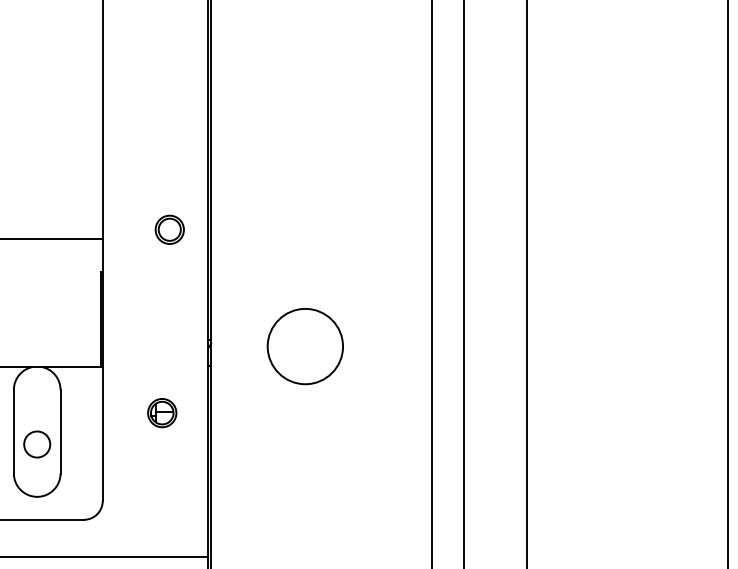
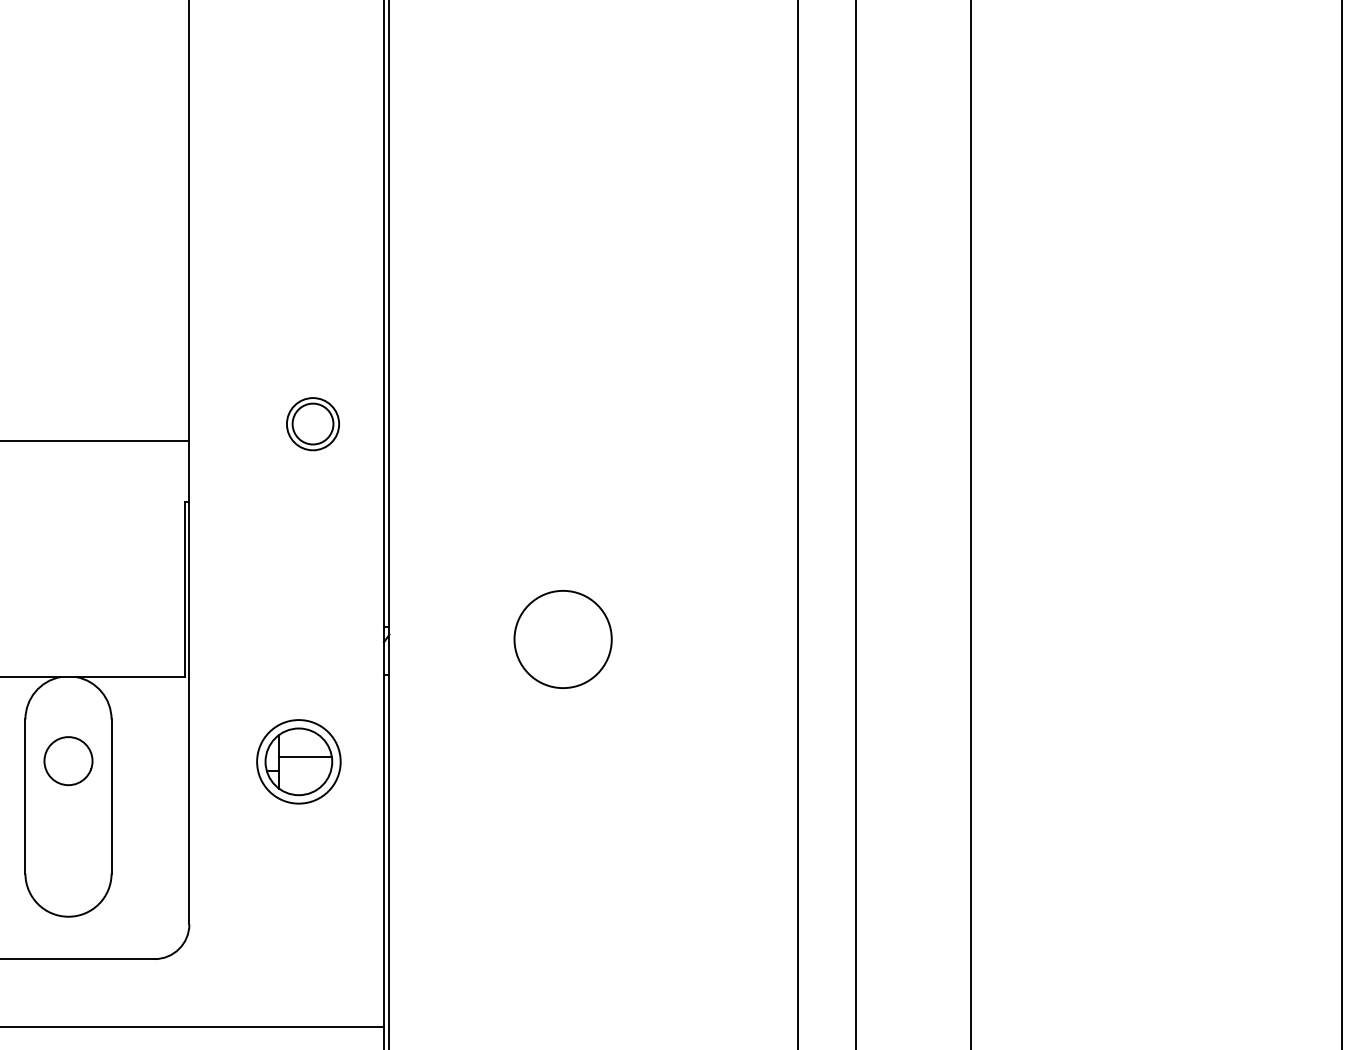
circle: (305, 346) -> (563, 639), size x0.7
part: (162, 413) -> (299, 762), size x1.6
circle: (37, 444) -> (69, 761), moved

